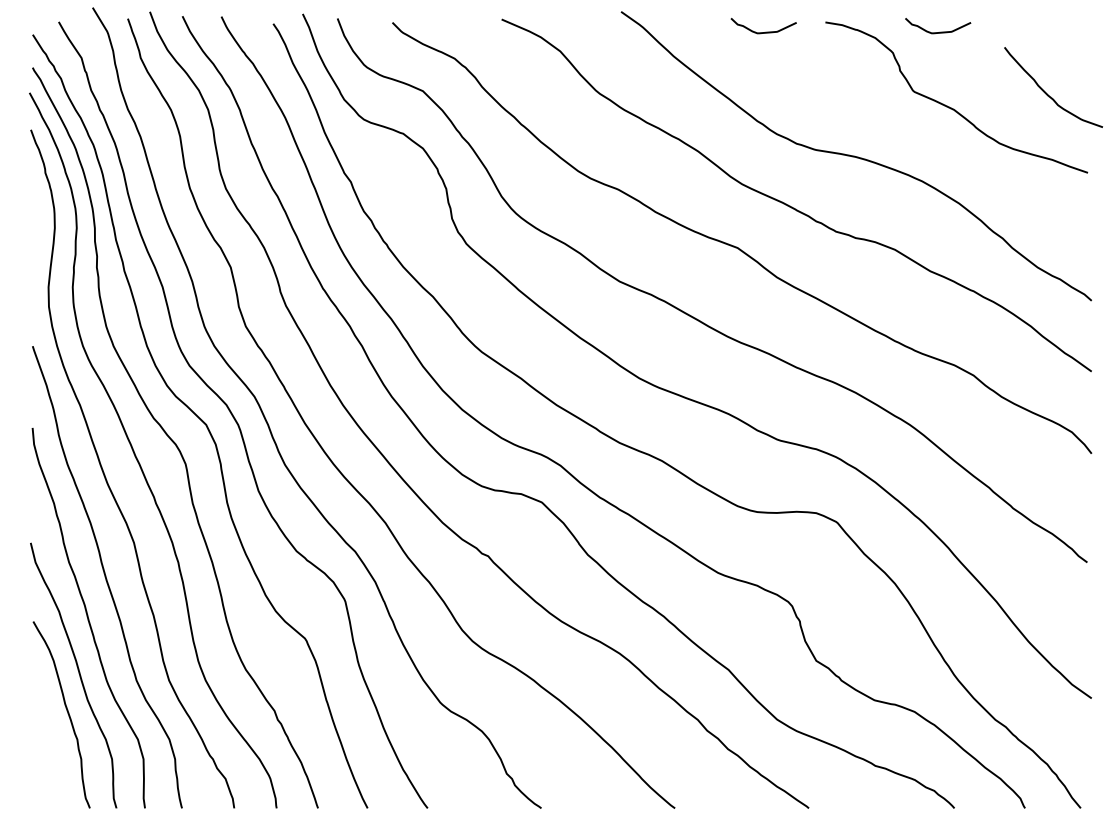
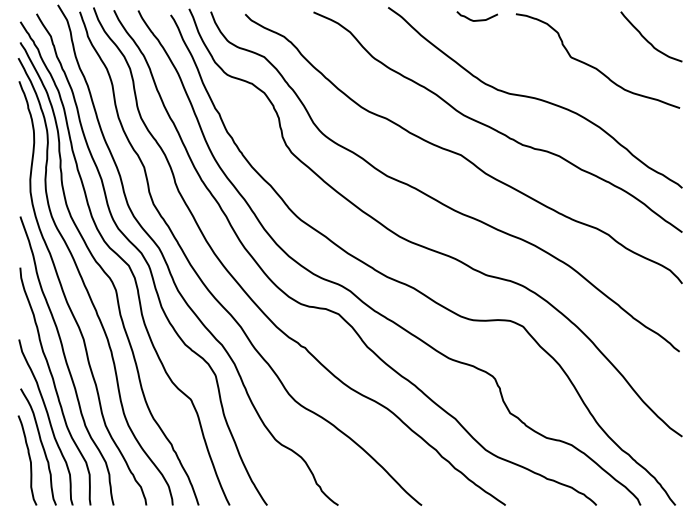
curve: (936, 30) -> (585, 19), removed
curve: (1047, 91) -> (647, 39), moved
curve: (47, 736) -> (29, 460), added

